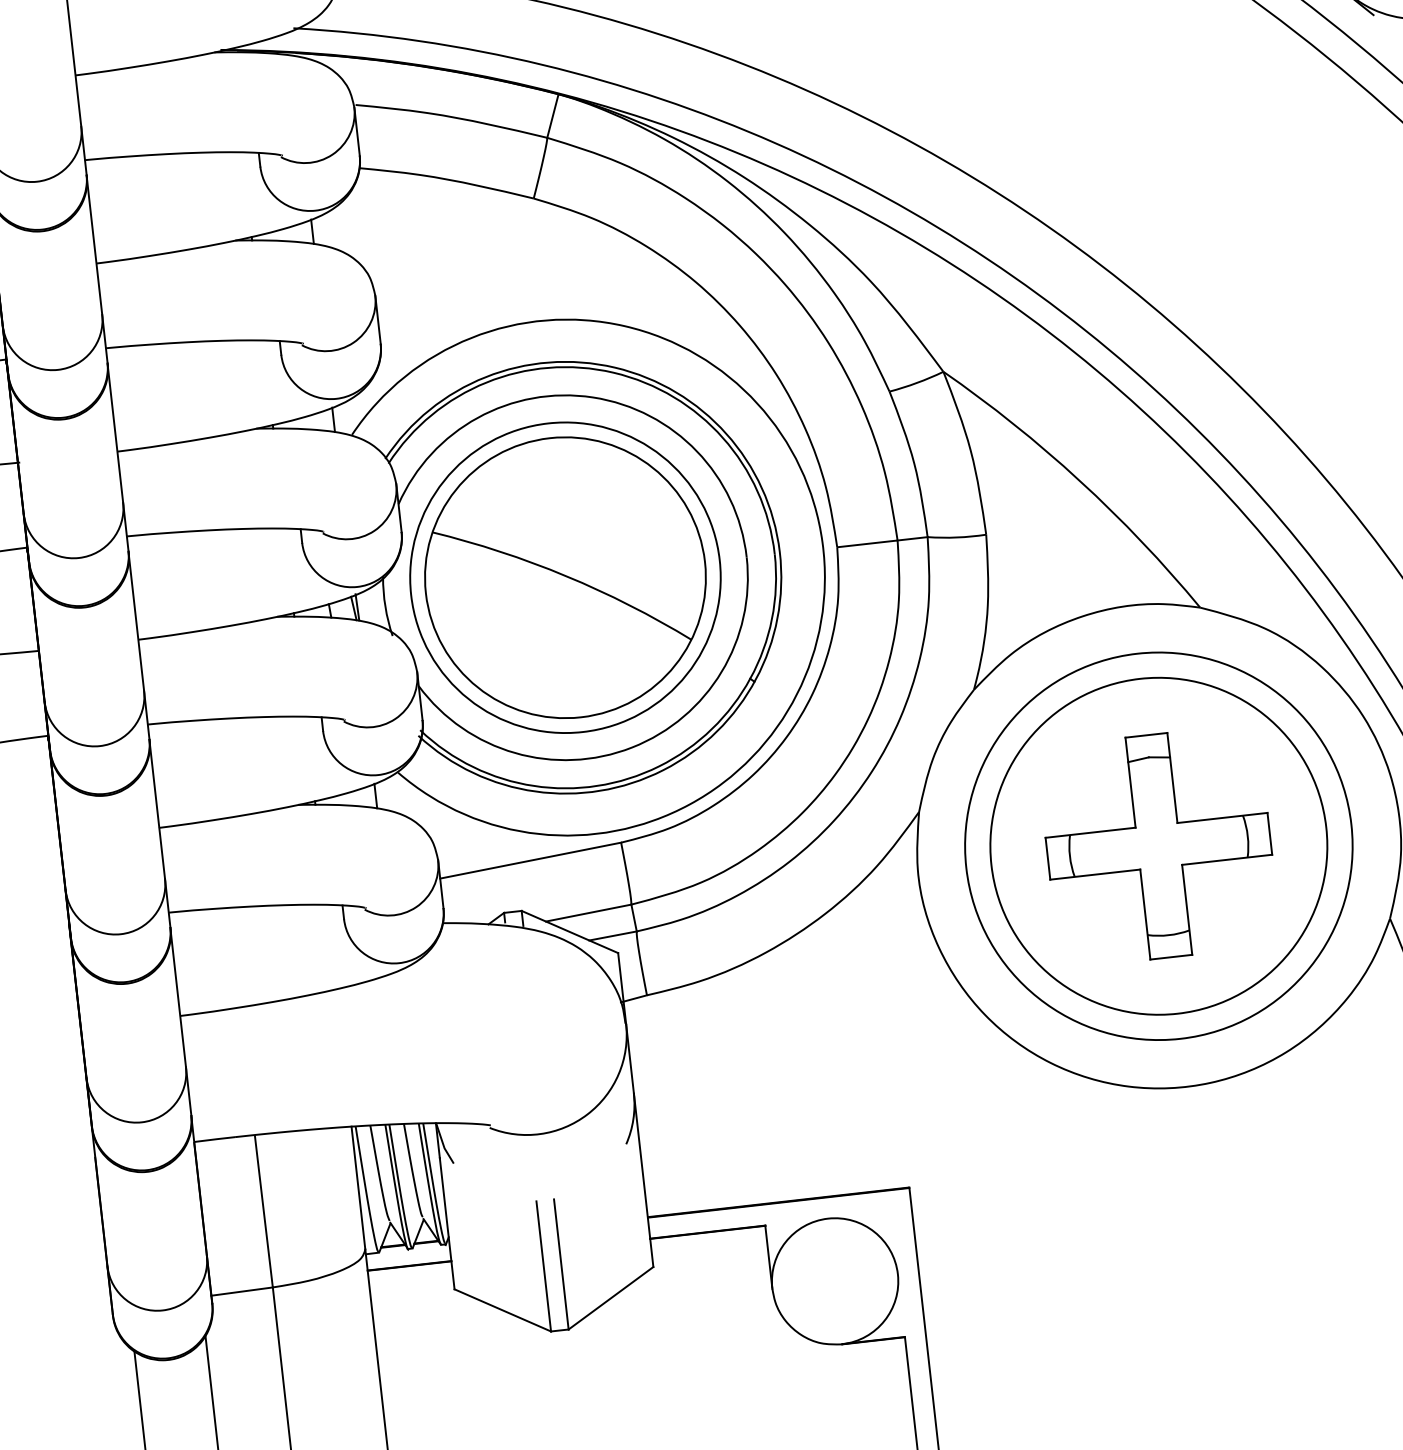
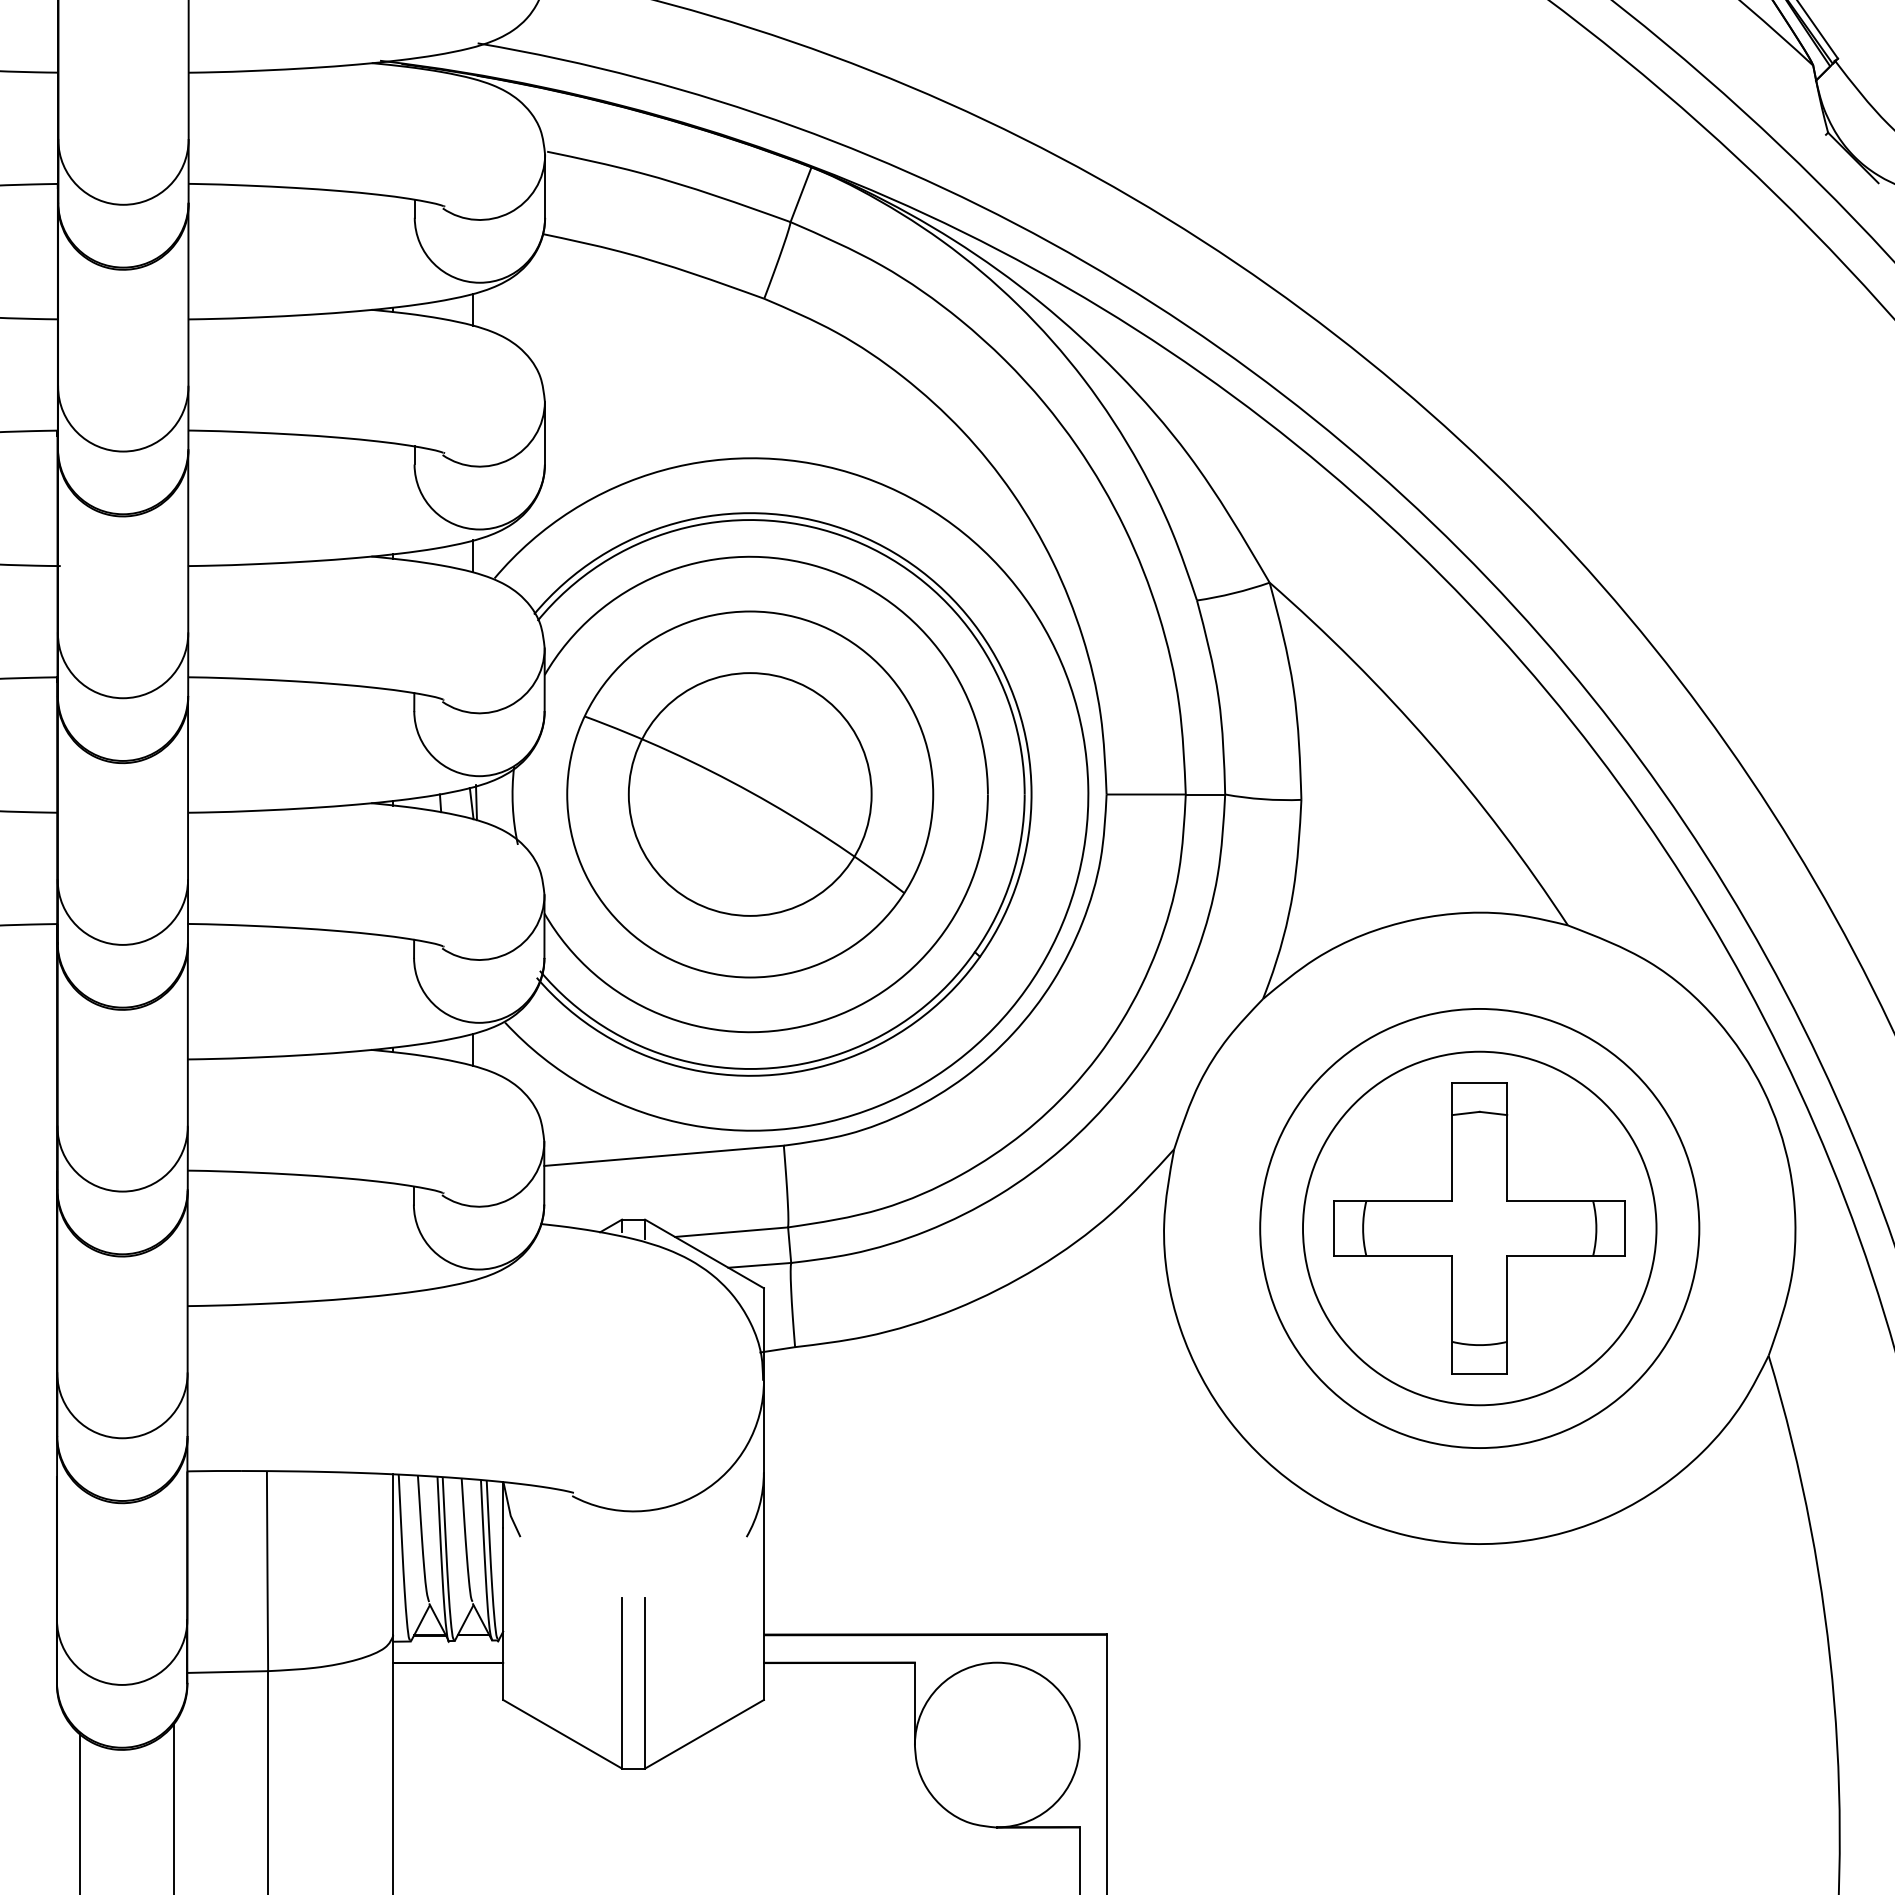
circle: (564, 577) -> (749, 794), size x0.6
circle: (1158, 846) -> (1479, 1228), size x0.7

